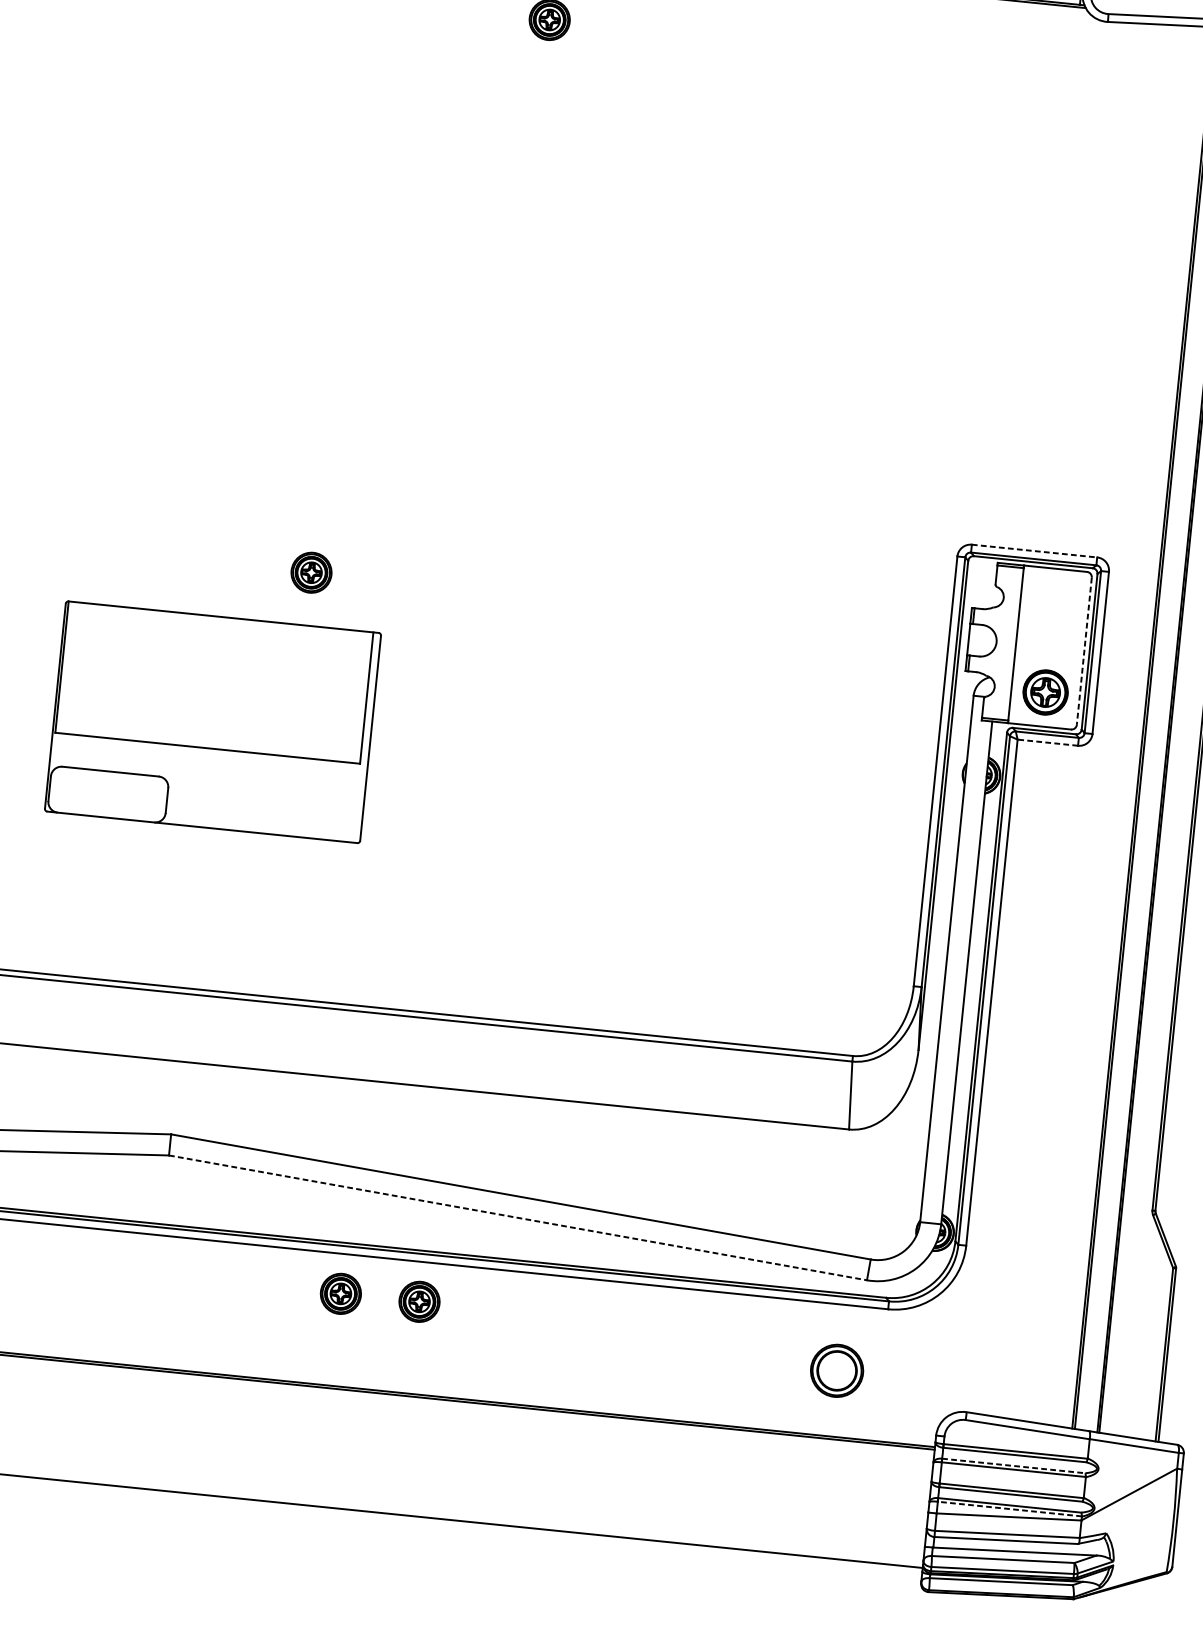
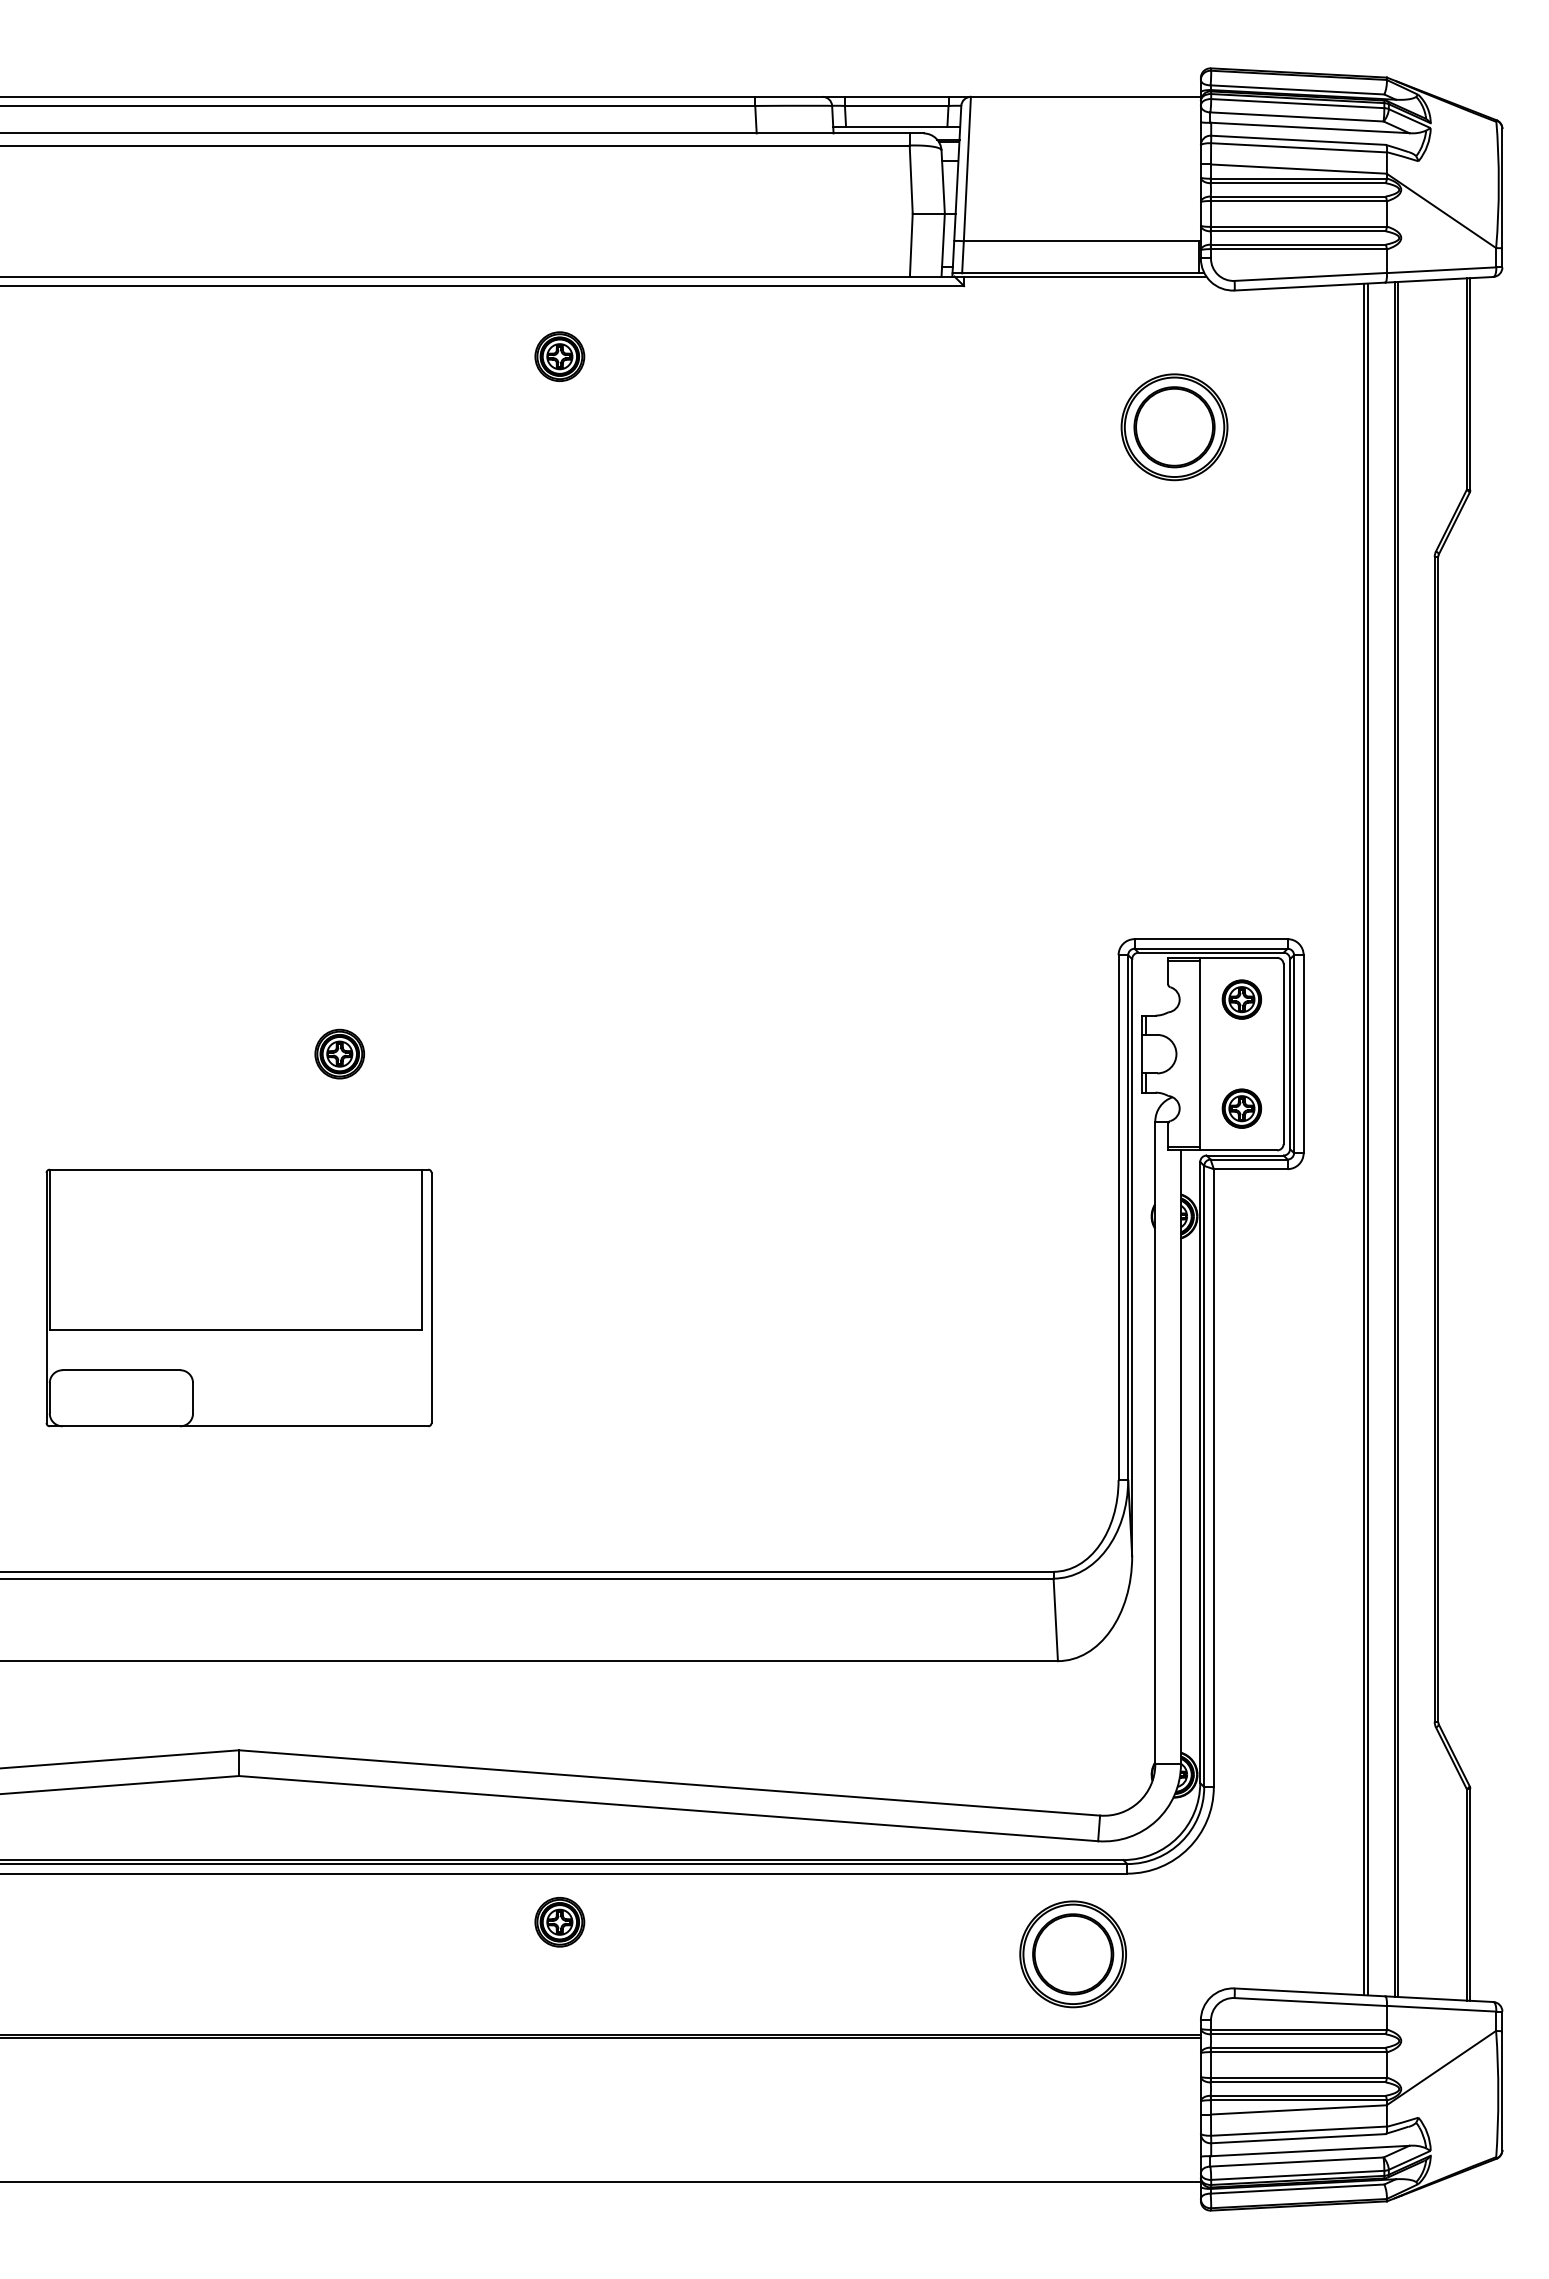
part: (1047, 129) -> (1174, 427), added
line: (1034, 551) -> (1211, 939), dashed -> solid
part: (1054, 603) -> (1241, 999), added
line: (1084, 651) -> (1283, 1054), dashed -> solid
part: (1045, 692) -> (1241, 1108), size x0.71
part: (212, 721) -> (238, 1297), moved
line: (1047, 742) -> (1250, 1169), dashed -> solid
line: (517, 1217) -> (668, 1808), dashed -> solid
part: (340, 1294) -> (463, 1922), removed
part: (836, 1370) -> (1072, 1954), size x1.67
line: (1013, 1465) -> (1298, 2047), dashed -> solid
line: (1009, 1509) -> (1298, 2100), dashed -> solid

